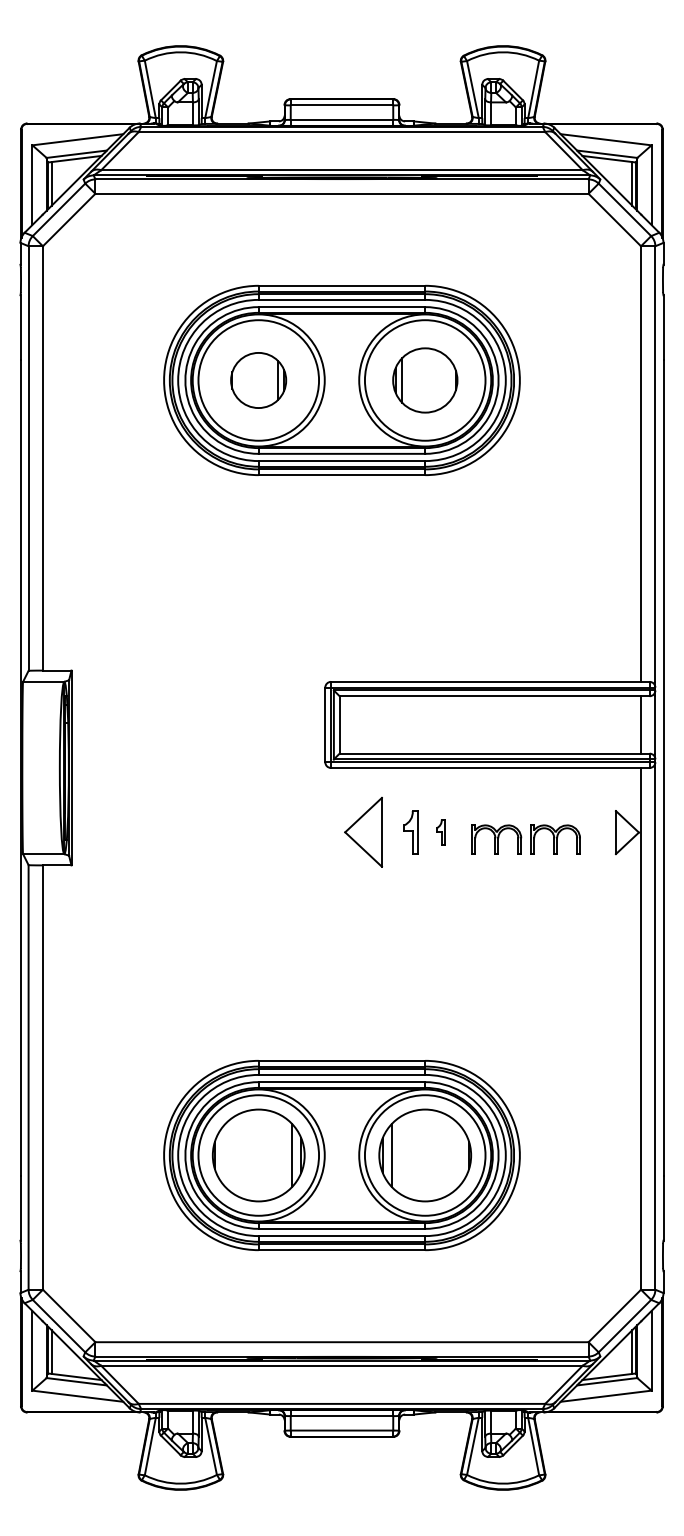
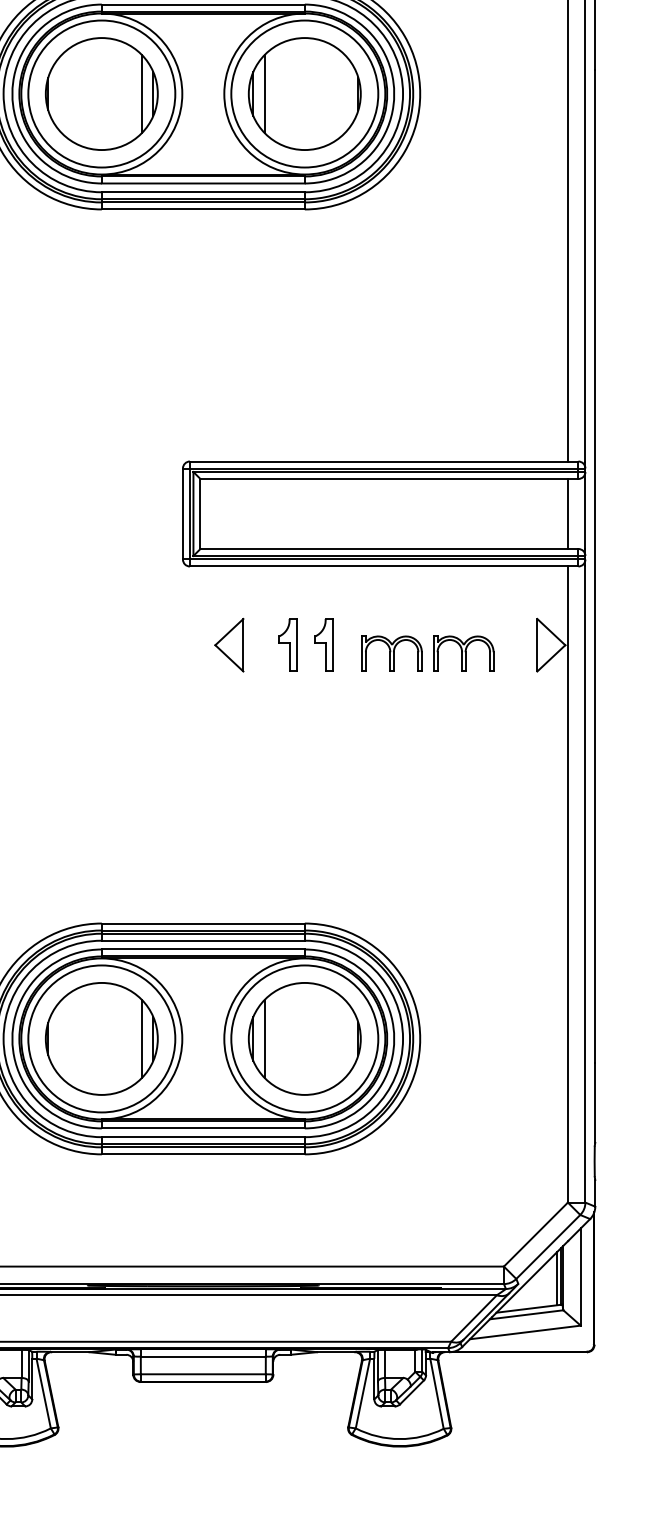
part: (258, 380) -> (101, 94), size x1.67
part: (425, 380) -> (305, 94), size x1.43
part: (362, 832) -> (228, 645), size x0.62
part: (440, 832) -> (323, 645), size x1.67

